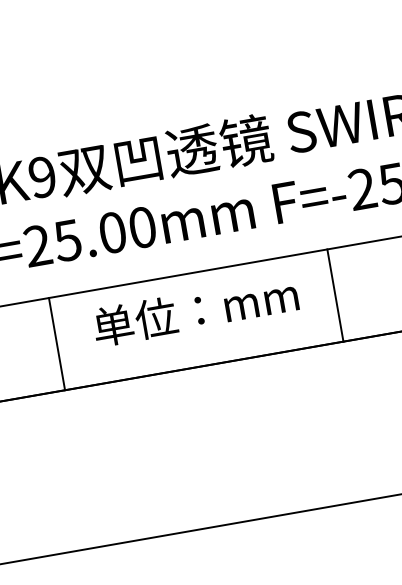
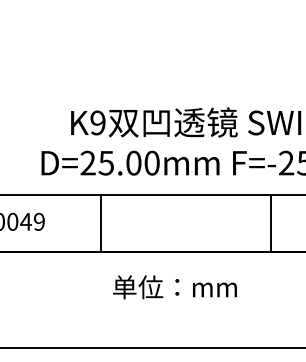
line: (335, 295) -> (271, 223), moved
text: (194, 311) -> (174, 287), moved
line: (57, 344) -> (101, 223), moved

